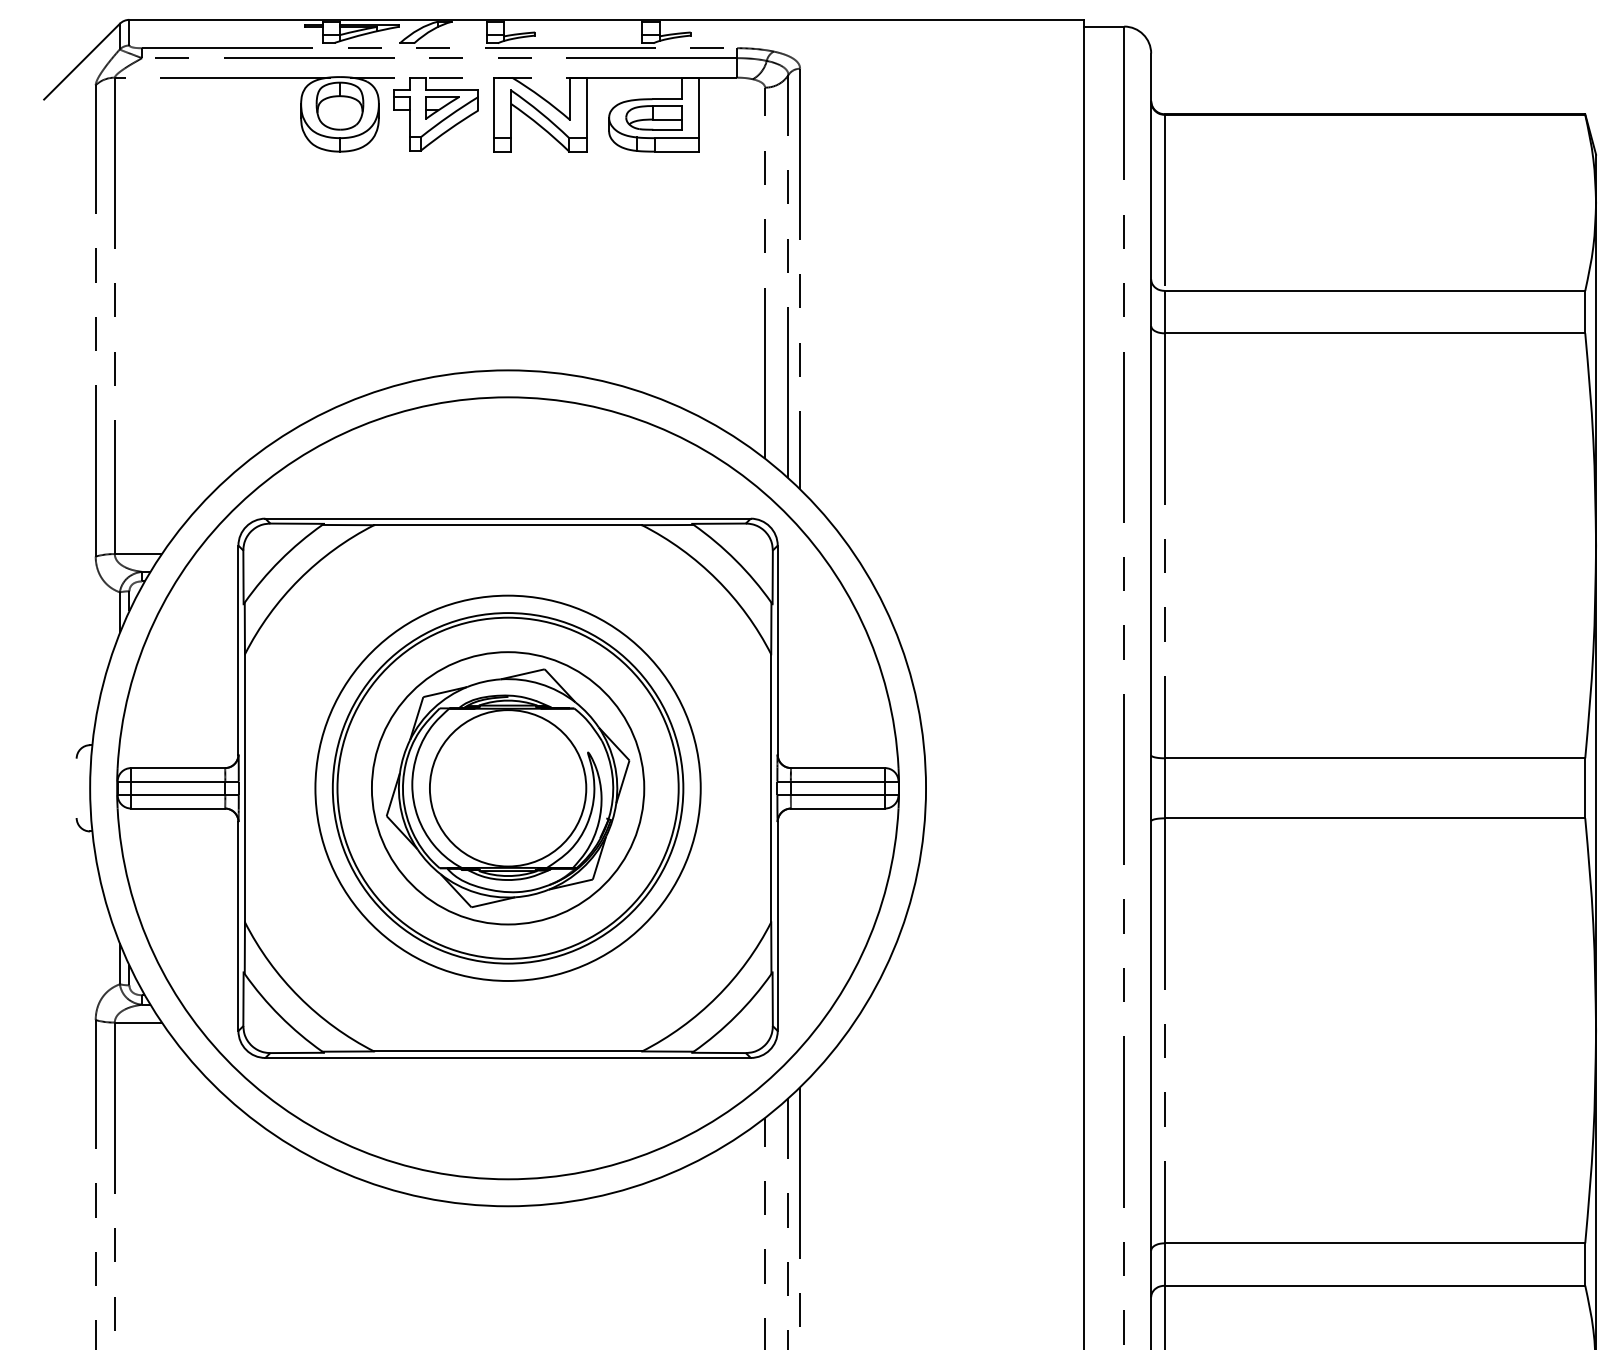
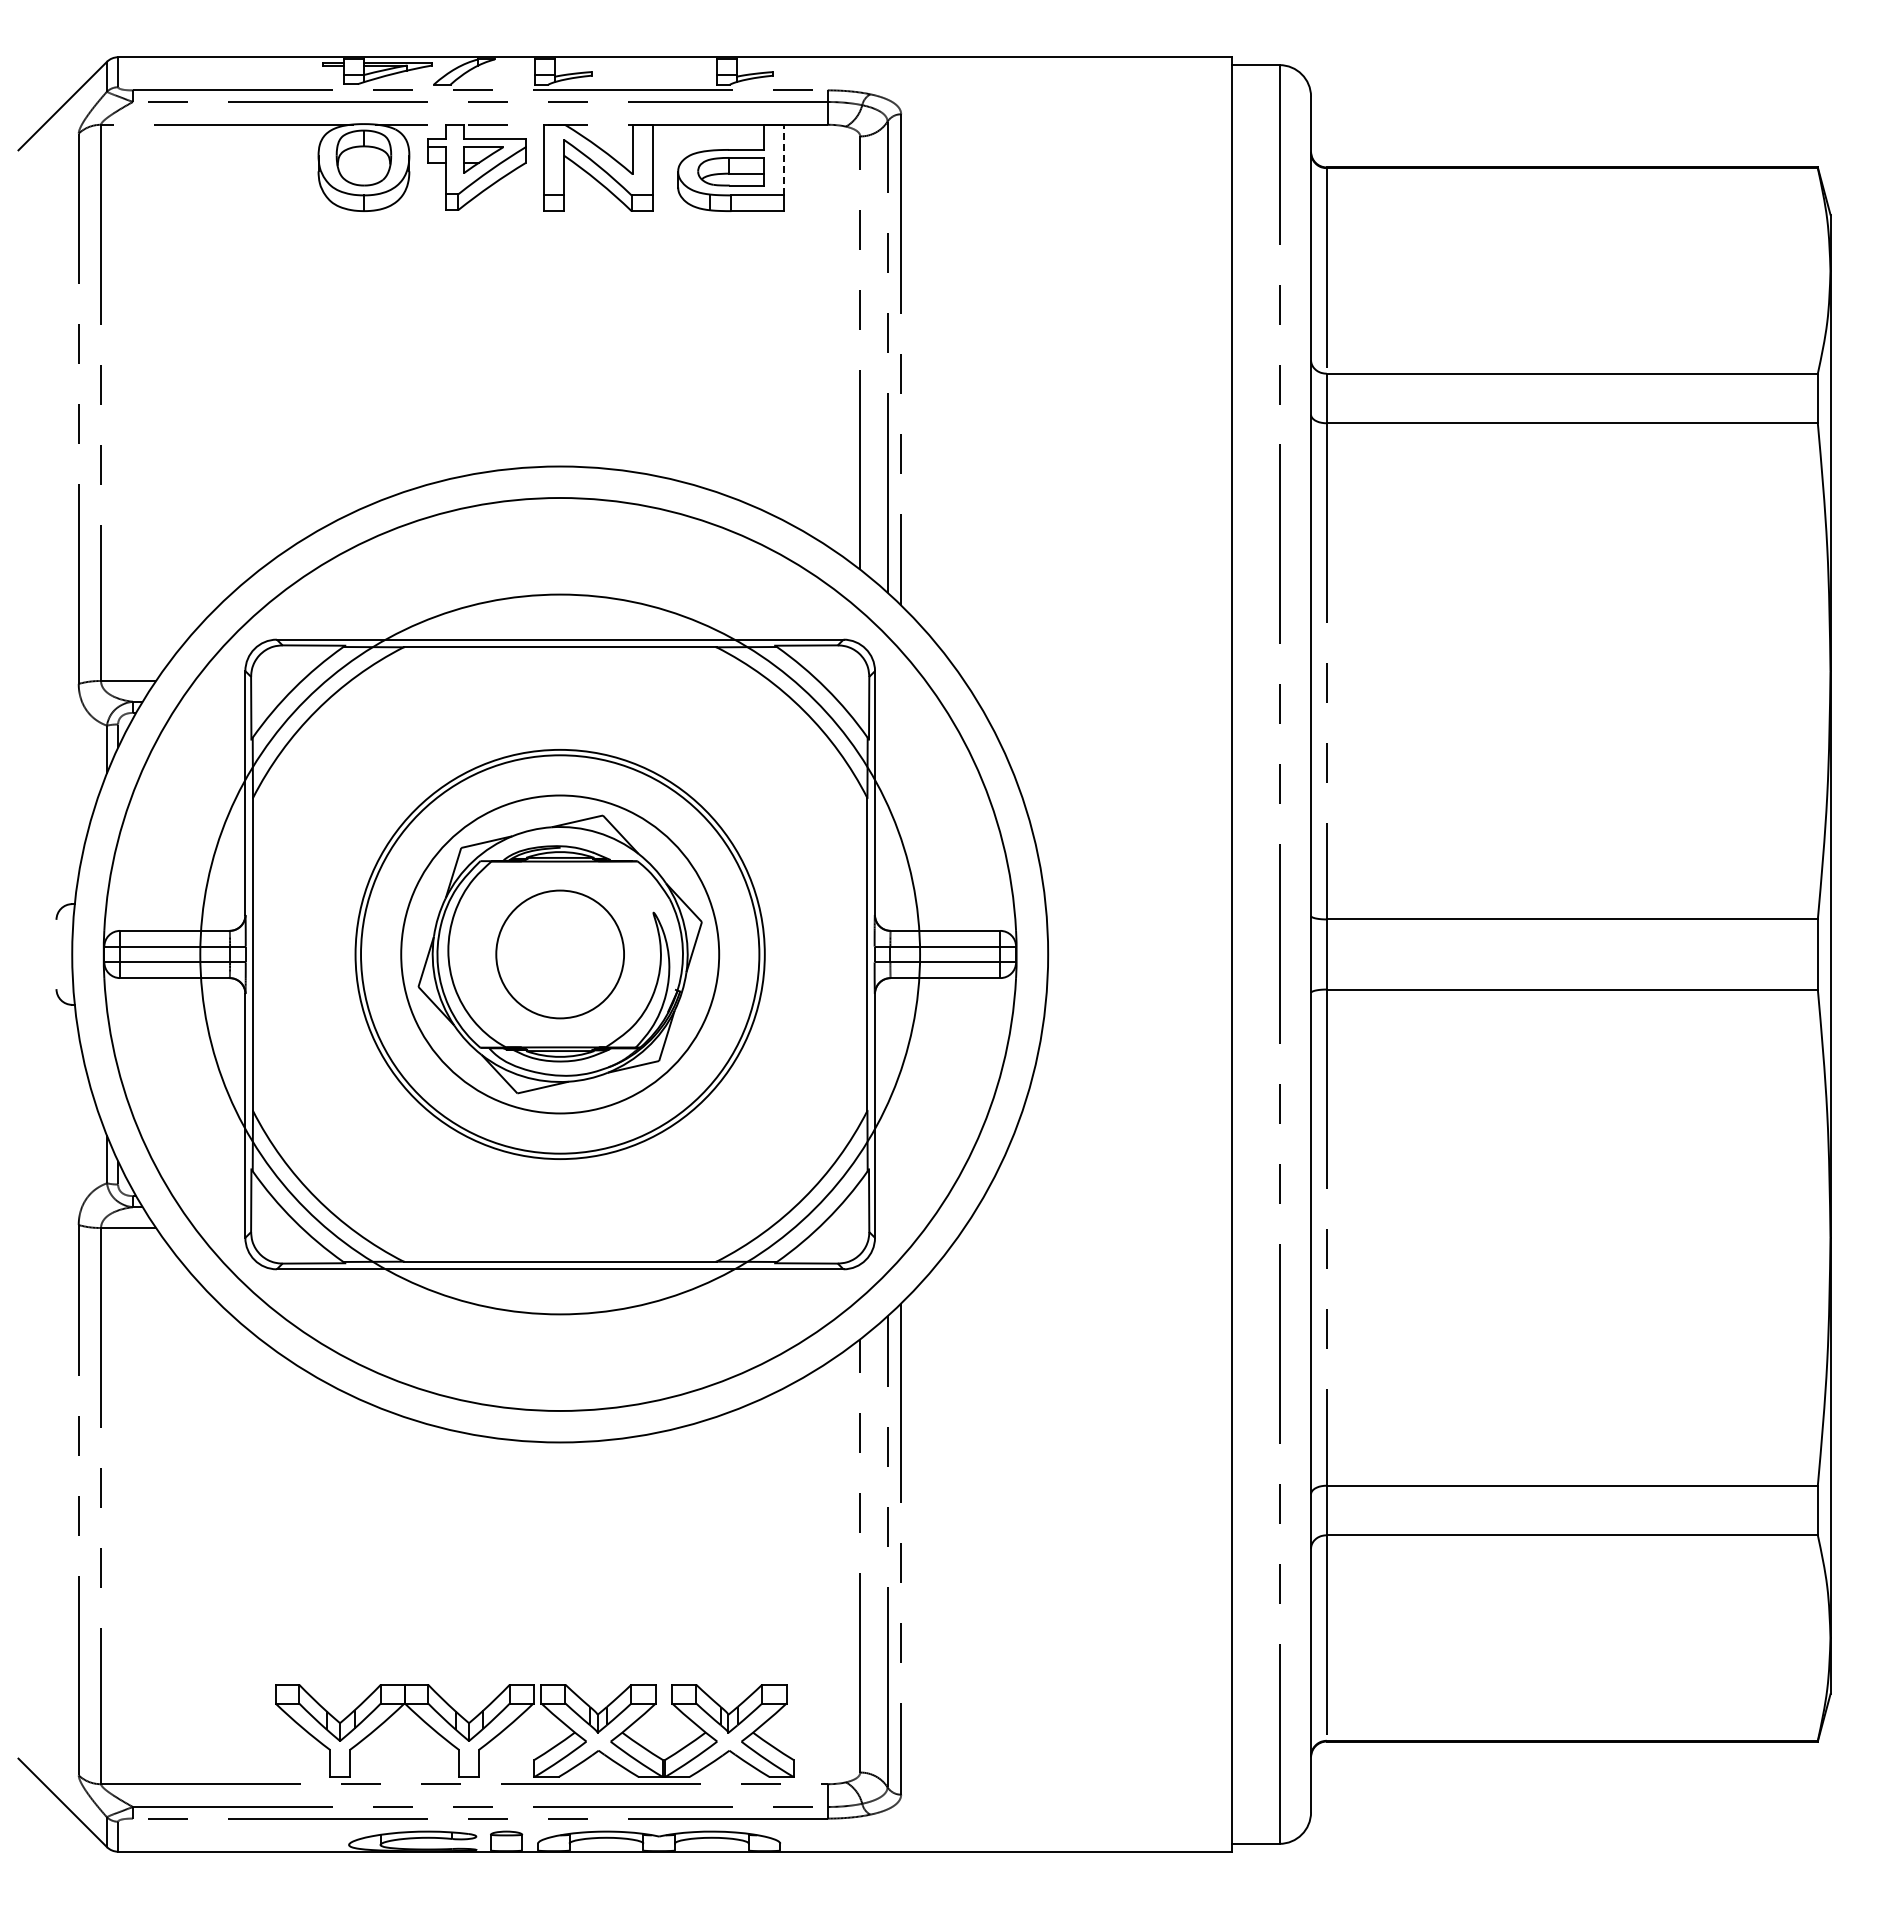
line: (699, 107) -> (783, 159), solid -> dashed
circle: (507, 788) -> (559, 954), size x0.7
circle: (508, 788) -> (560, 954), size x1.6

